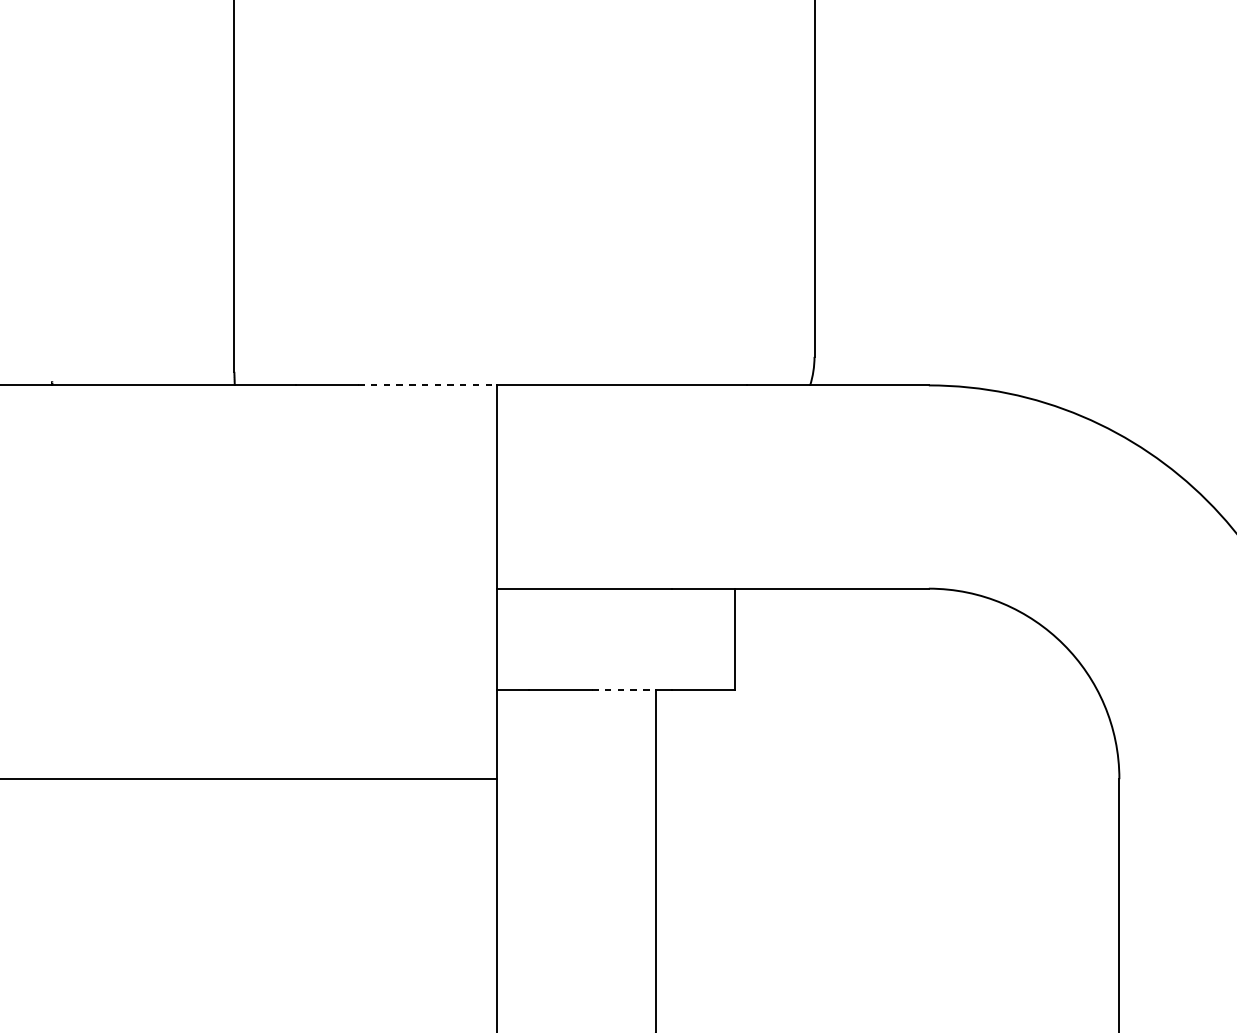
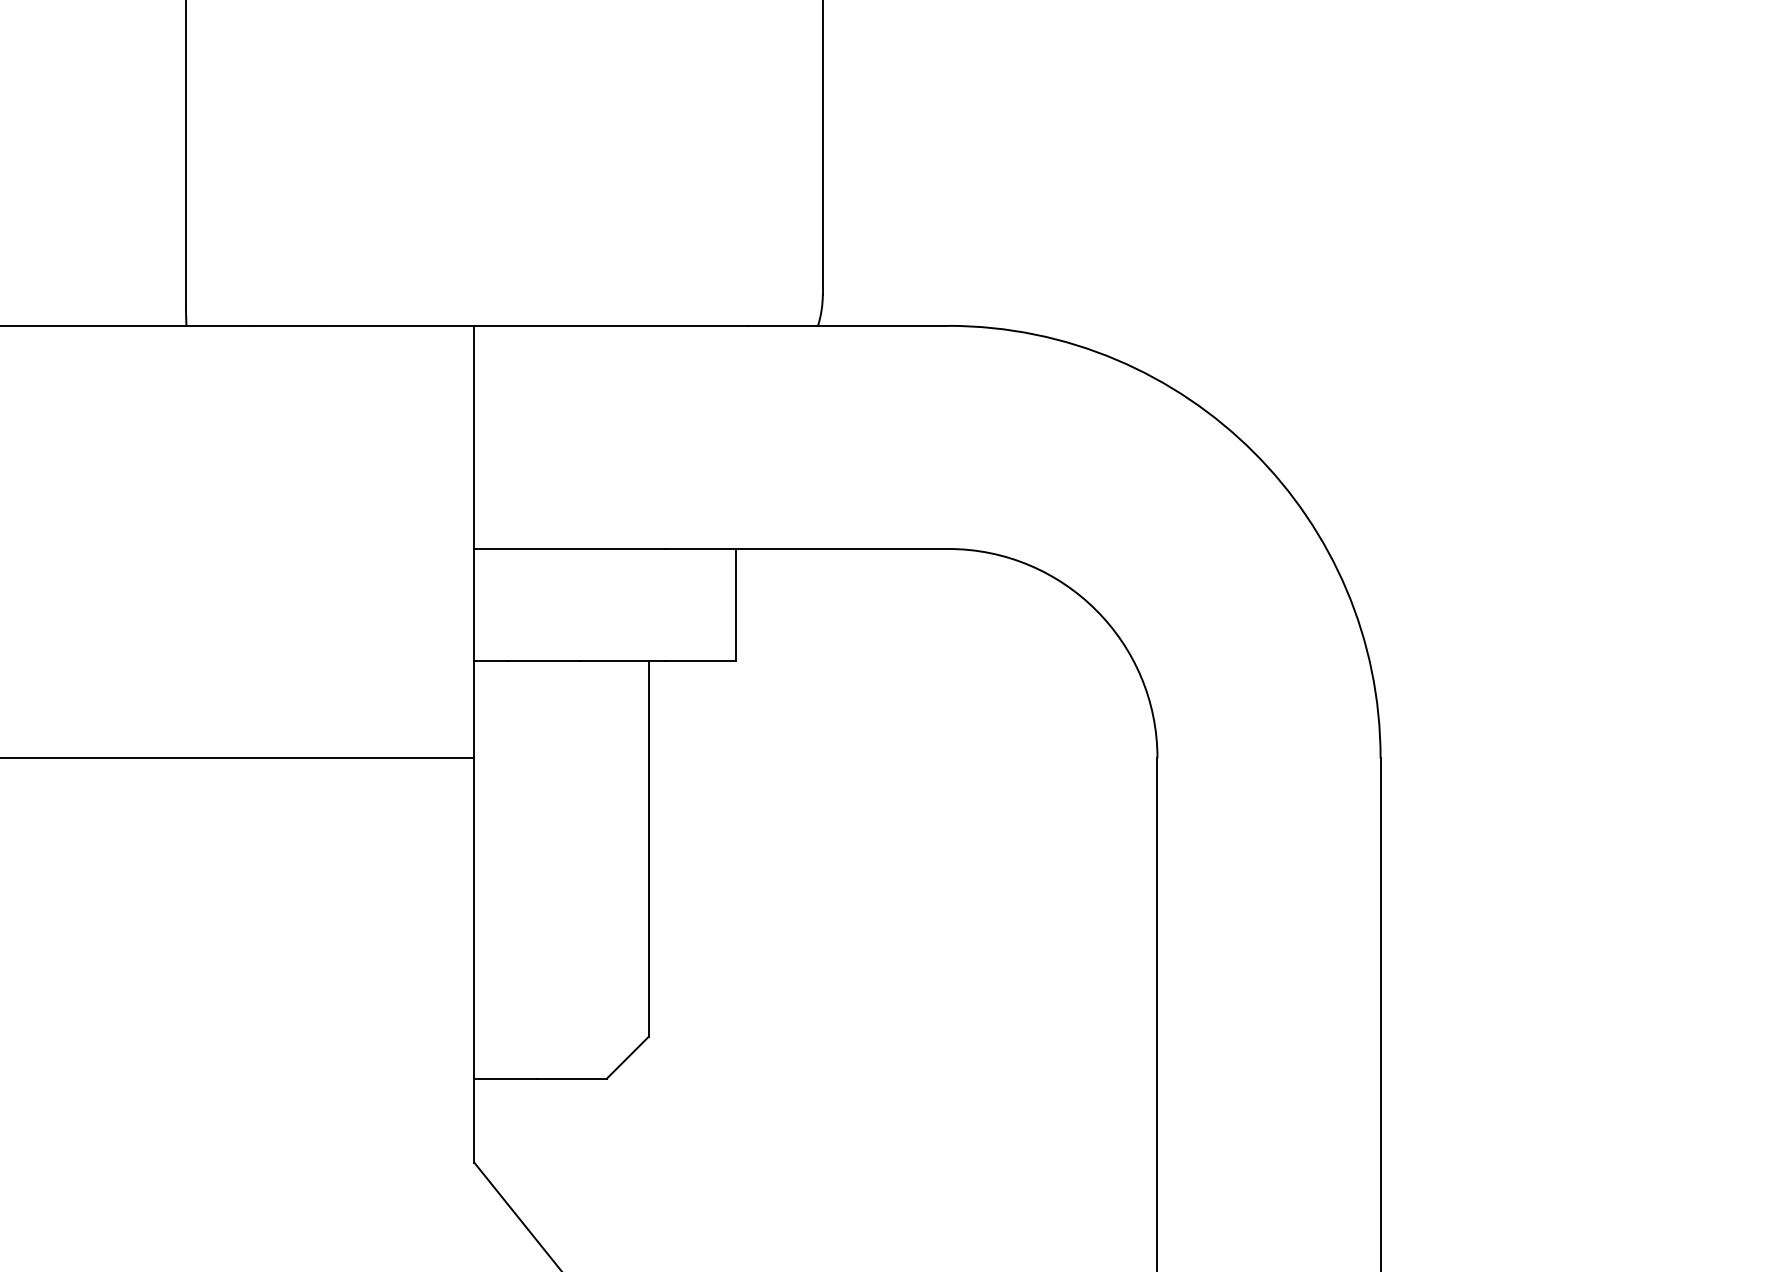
line: (427, 385) -> (398, 325), dashed -> solid
line: (623, 690) -> (613, 660), dashed -> solid

